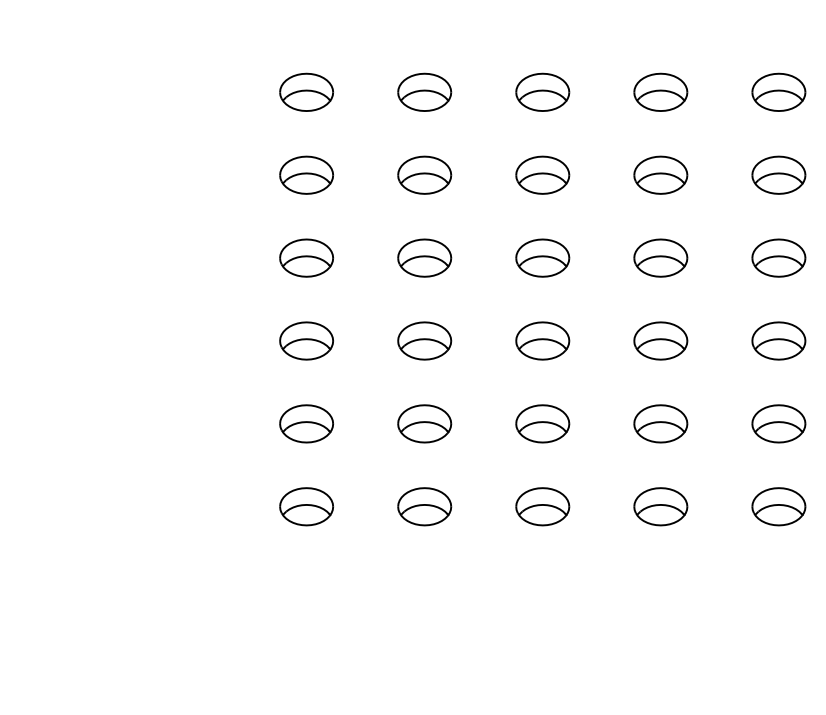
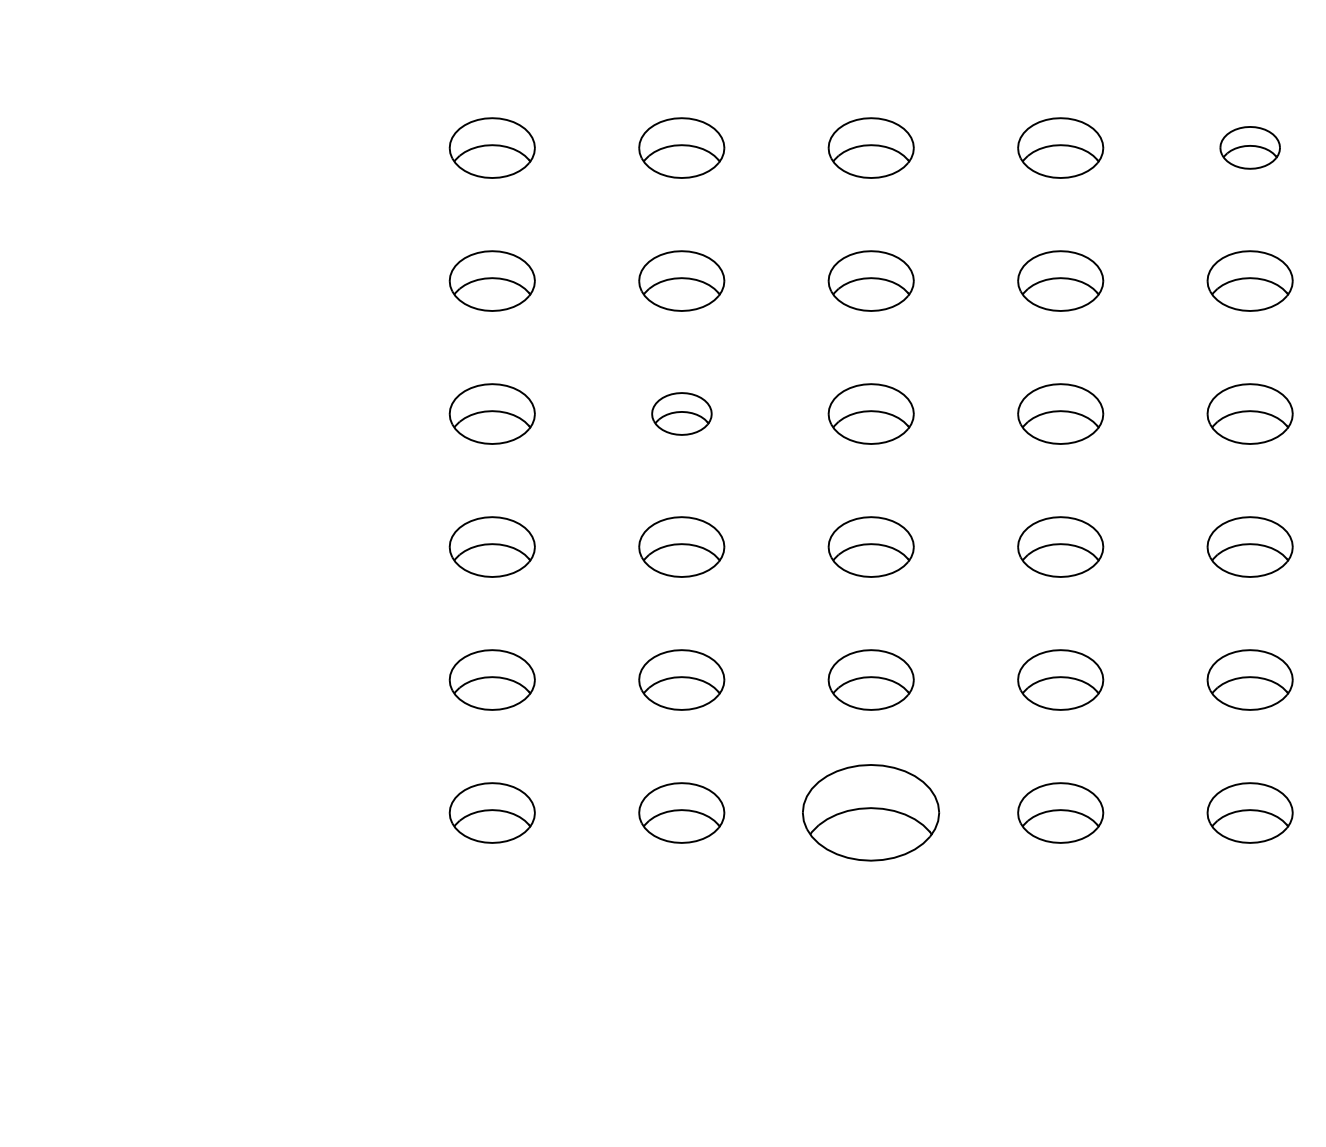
part: (778, 91) -> (1249, 146), size x0.7
part: (424, 257) -> (681, 413), size x0.7
part: (542, 506) -> (870, 812), size x1.6

